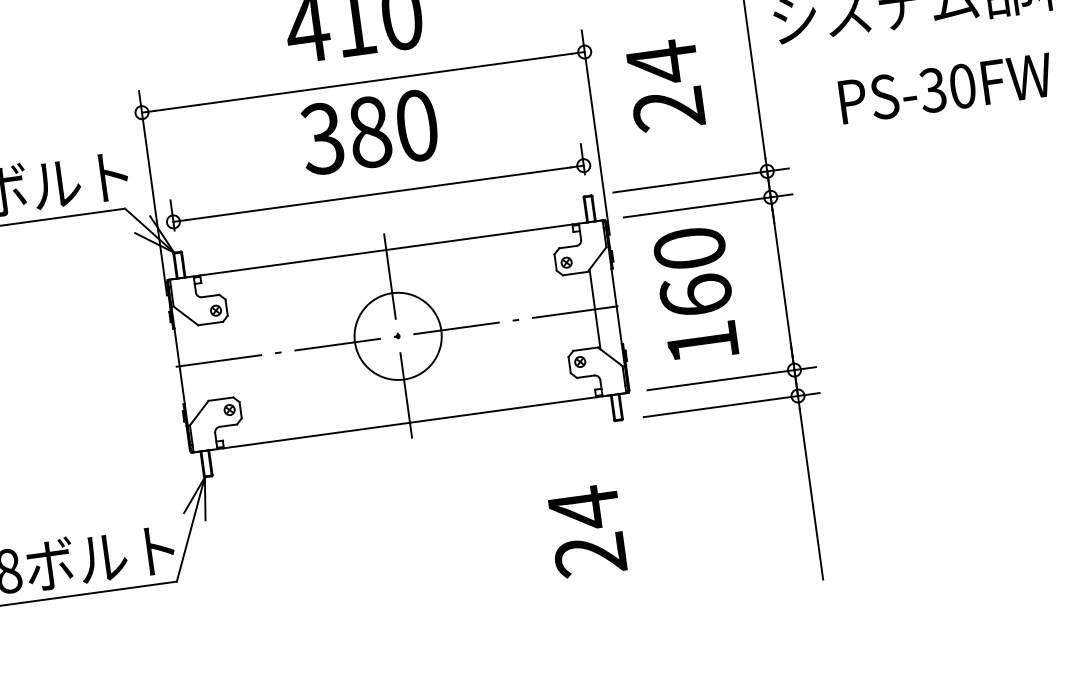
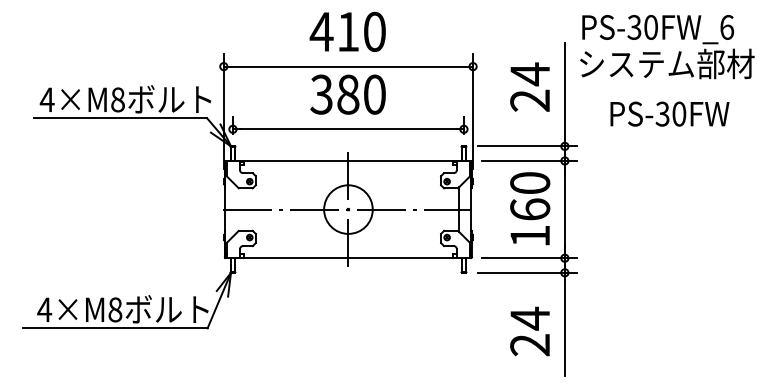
text: (664, 84) -> (529, 86), moved
text: (696, 293) -> (530, 208), moved
text: (586, 531) -> (529, 331), moved

